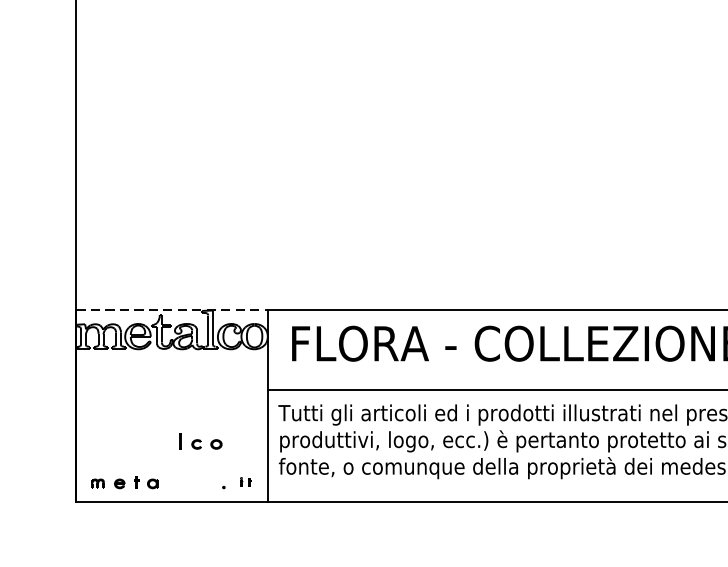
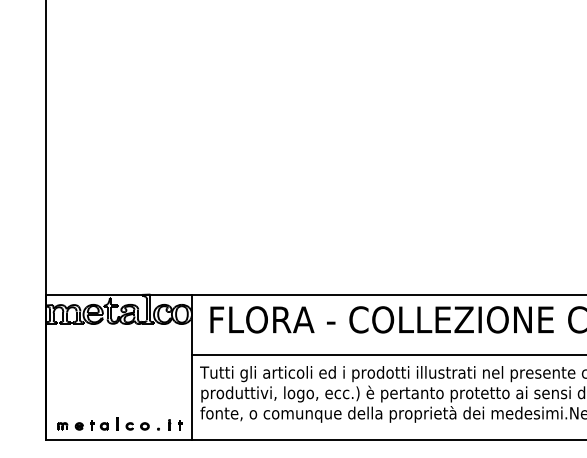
line: (172, 310) -> (119, 294), dashed -> solid
part: (200, 440) -> (132, 423), moved
part: (246, 481) -> (175, 424), size x1.67

